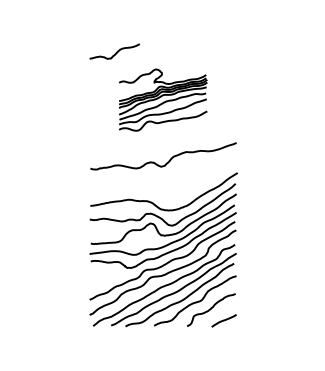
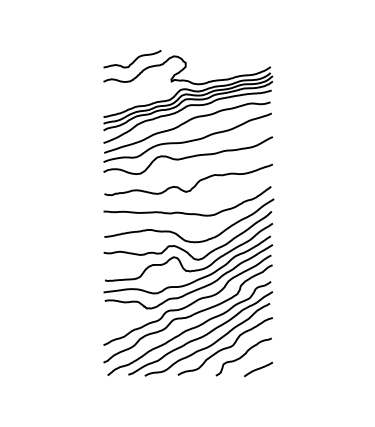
part: (163, 99) -> (188, 114), size x1.67
curve: (160, 184) -> (185, 212), added

